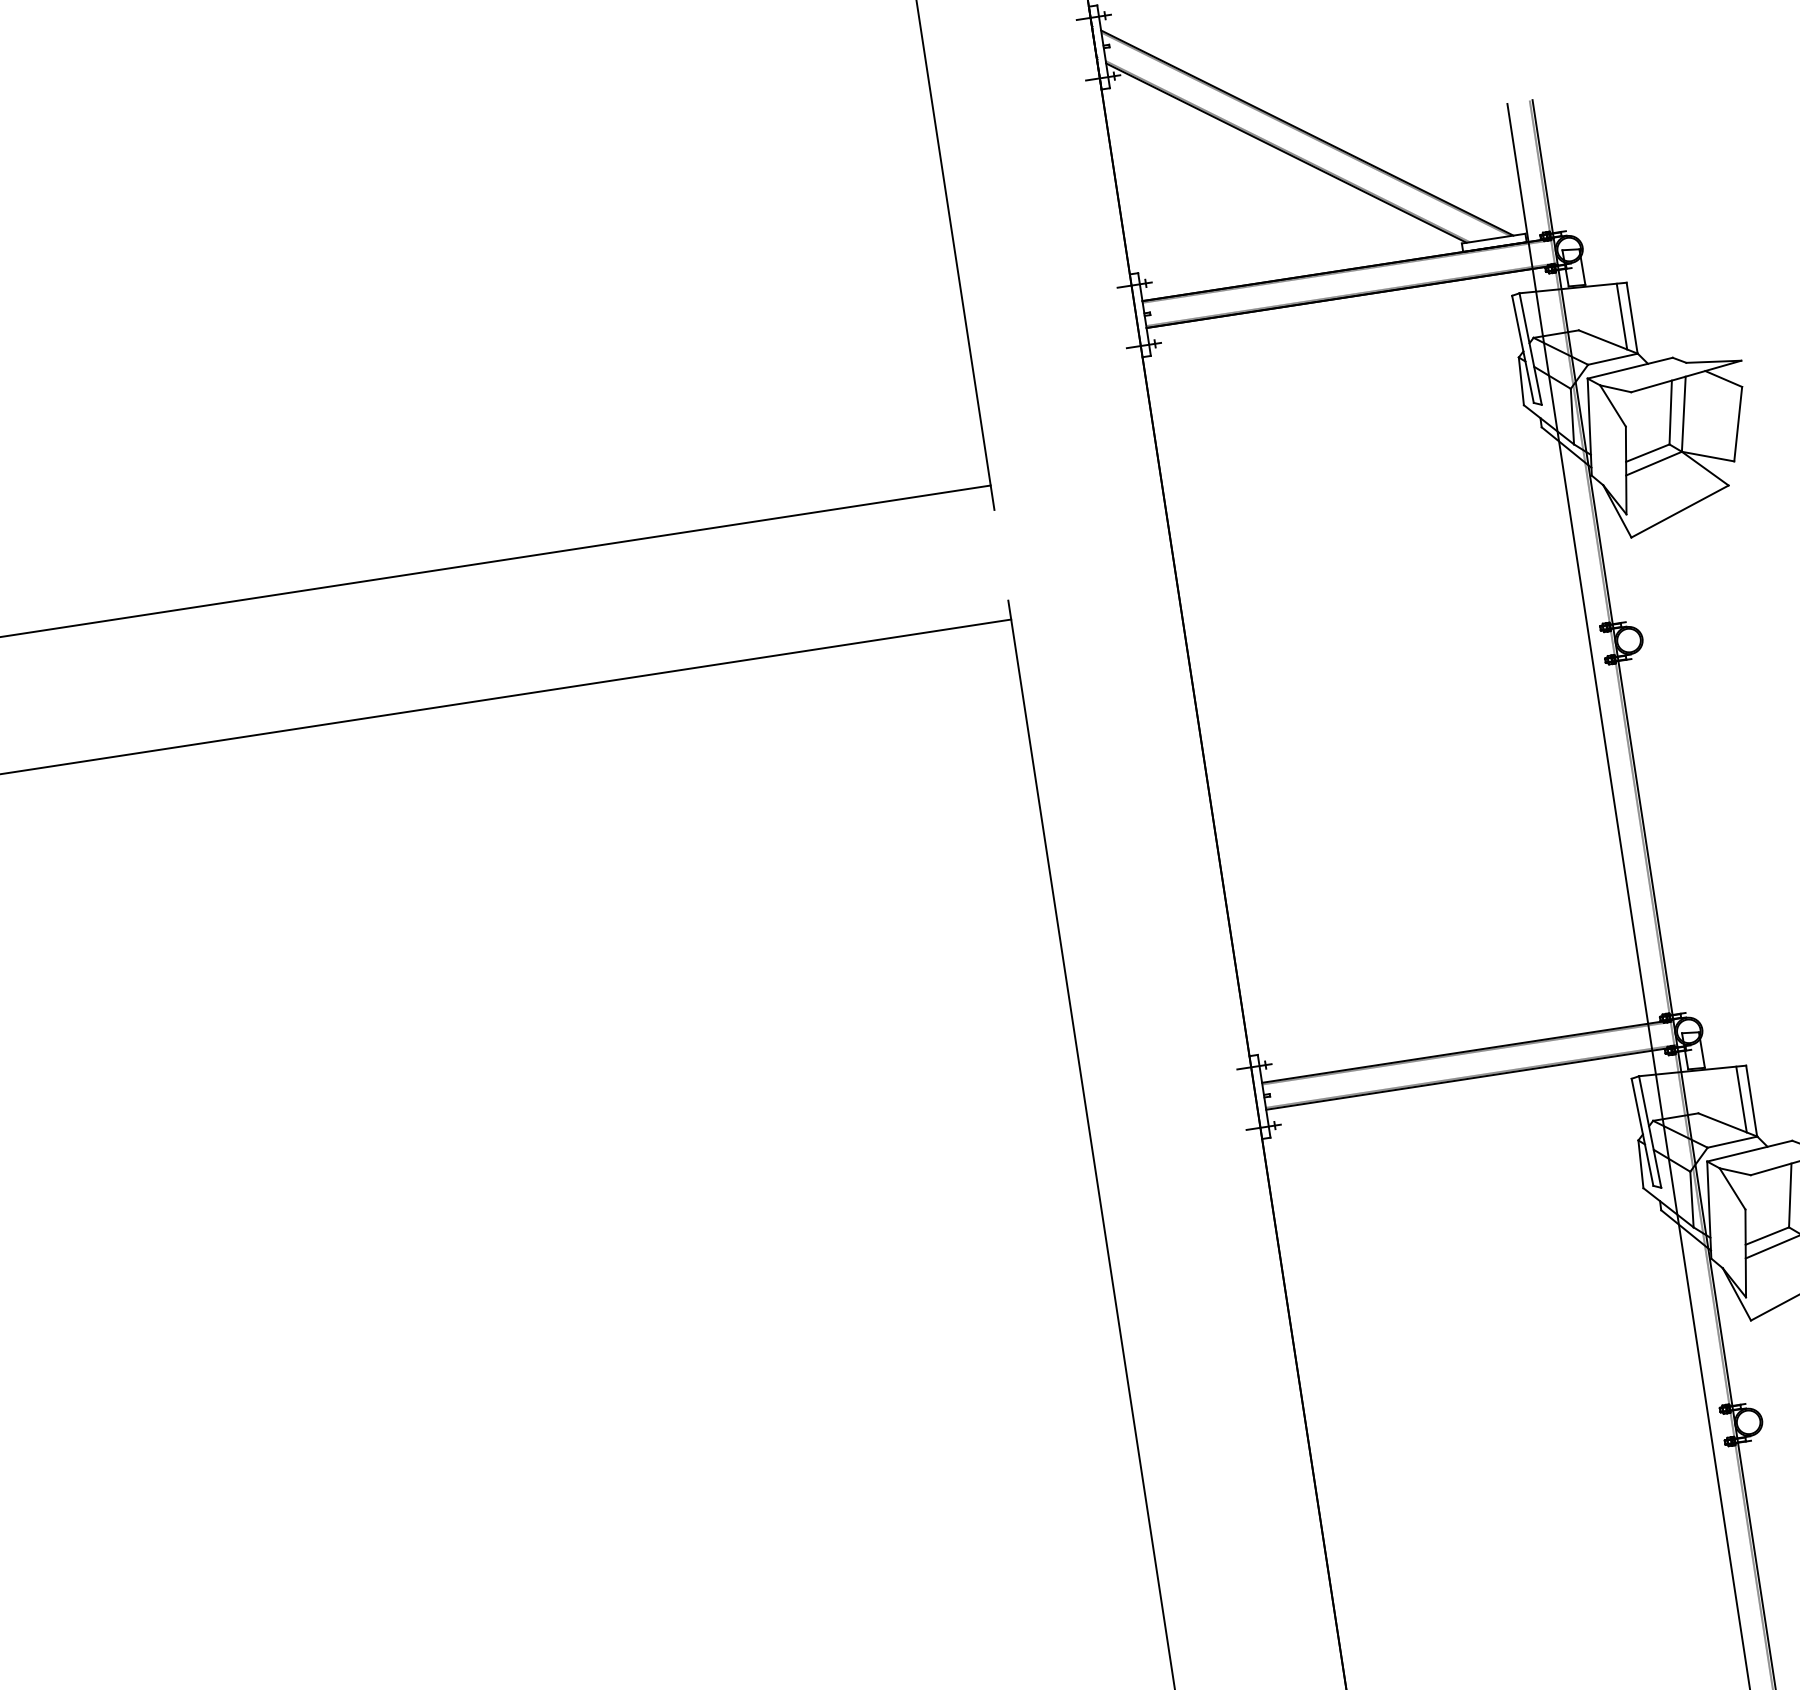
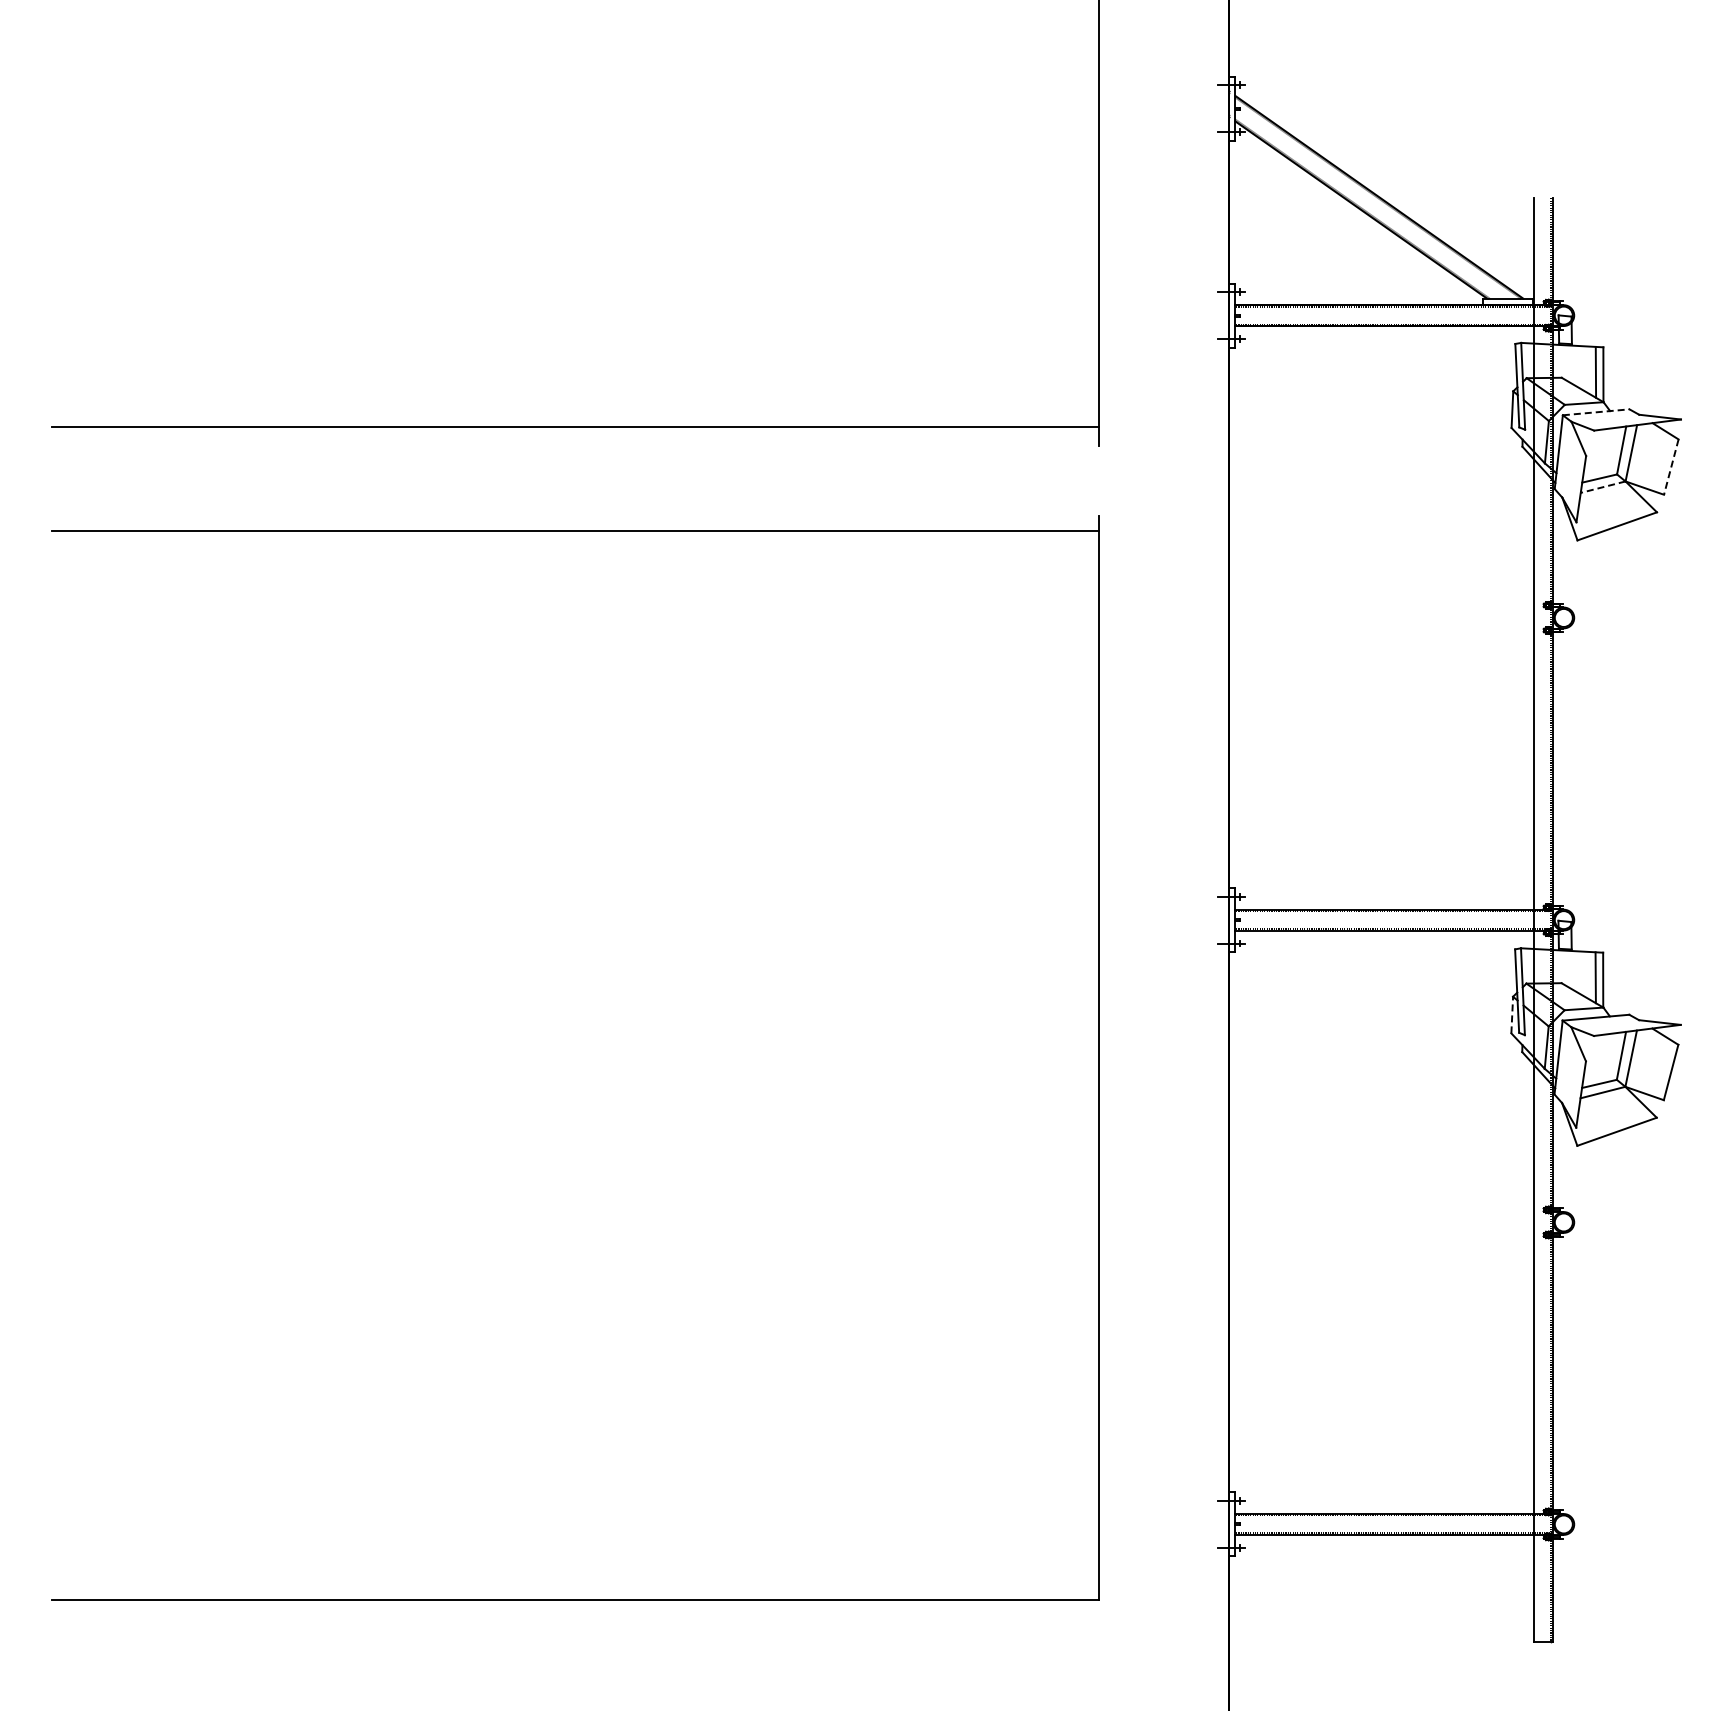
line: (1630, 368) -> (1596, 412), solid -> dashed
line: (1738, 424) -> (1671, 467), solid -> dashed
line: (1653, 464) -> (1602, 487), solid -> dashed
line: (1641, 1163) -> (1512, 1014), solid -> dashed

